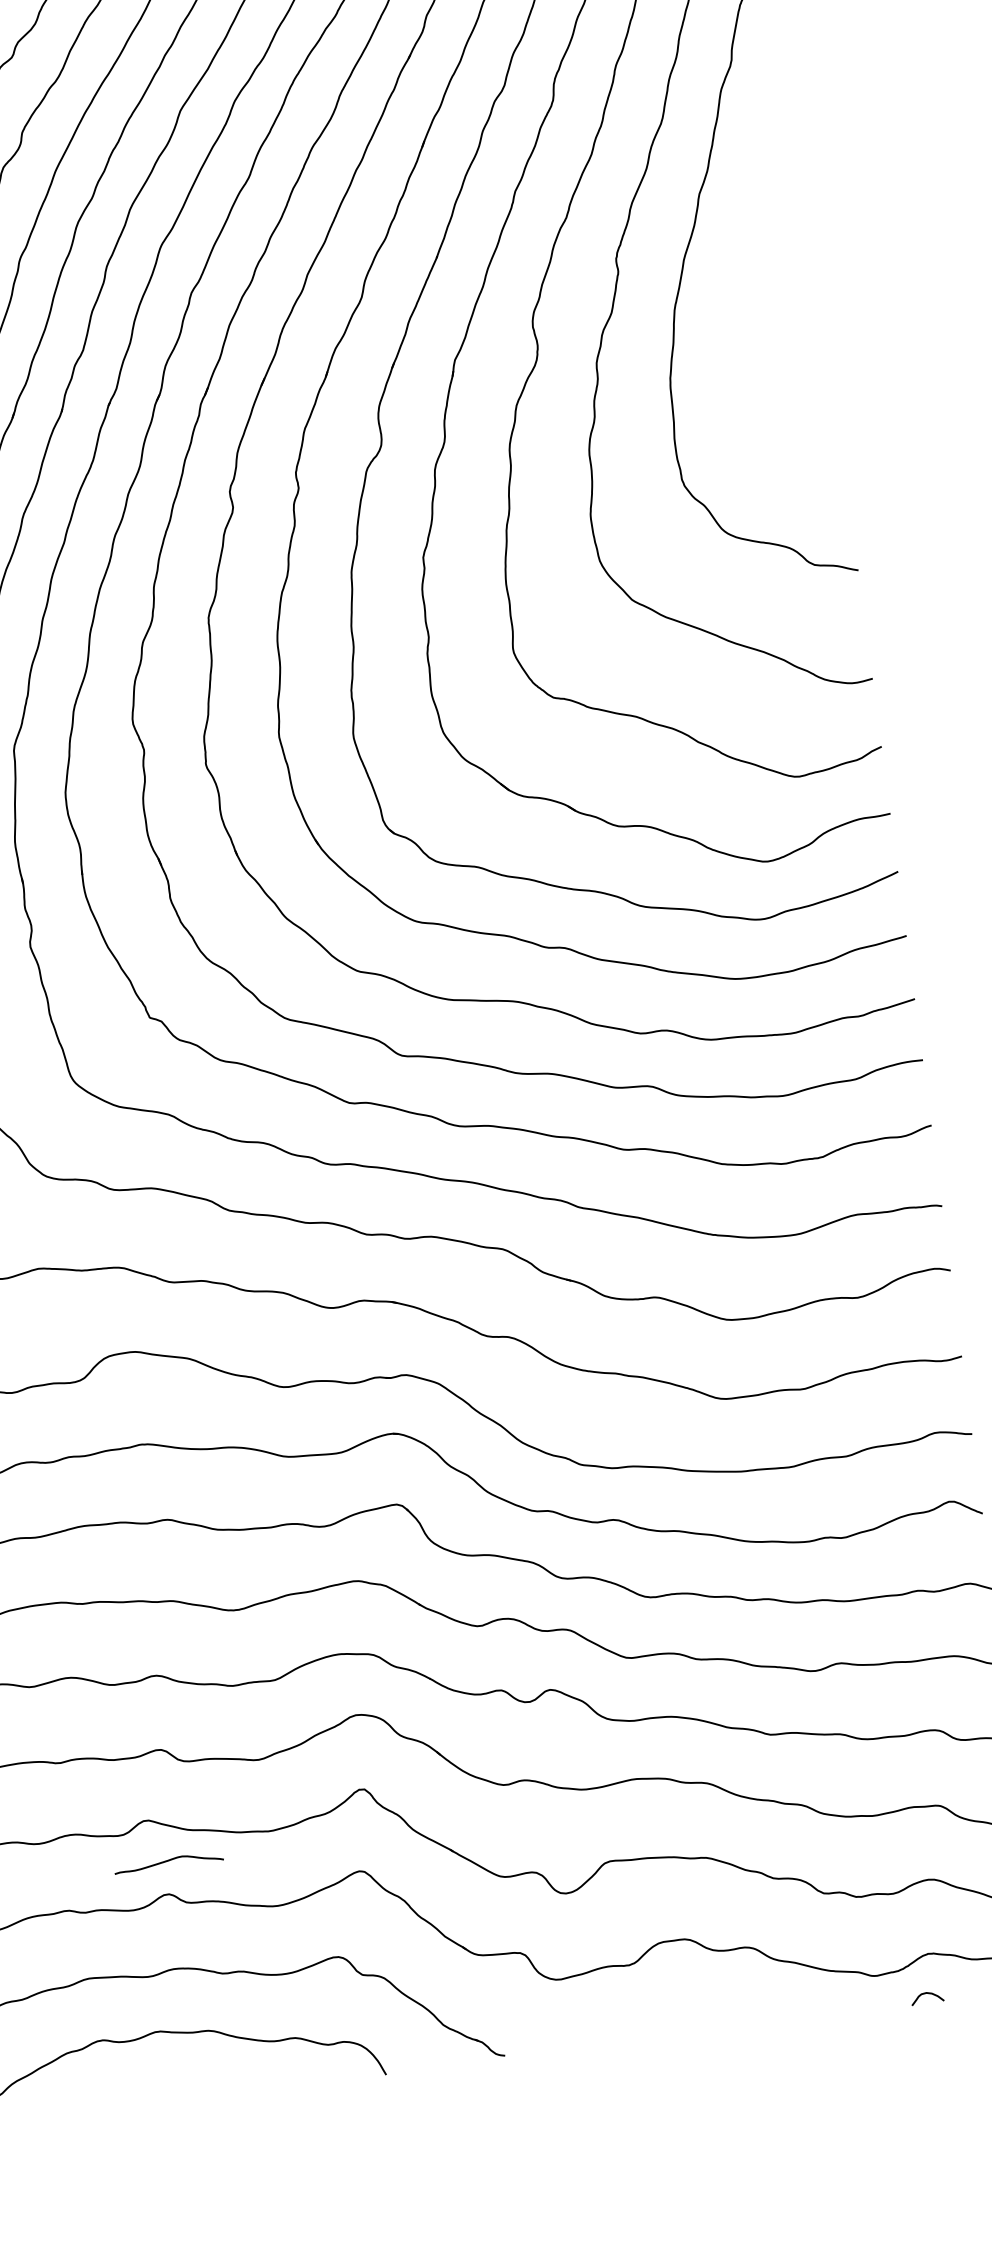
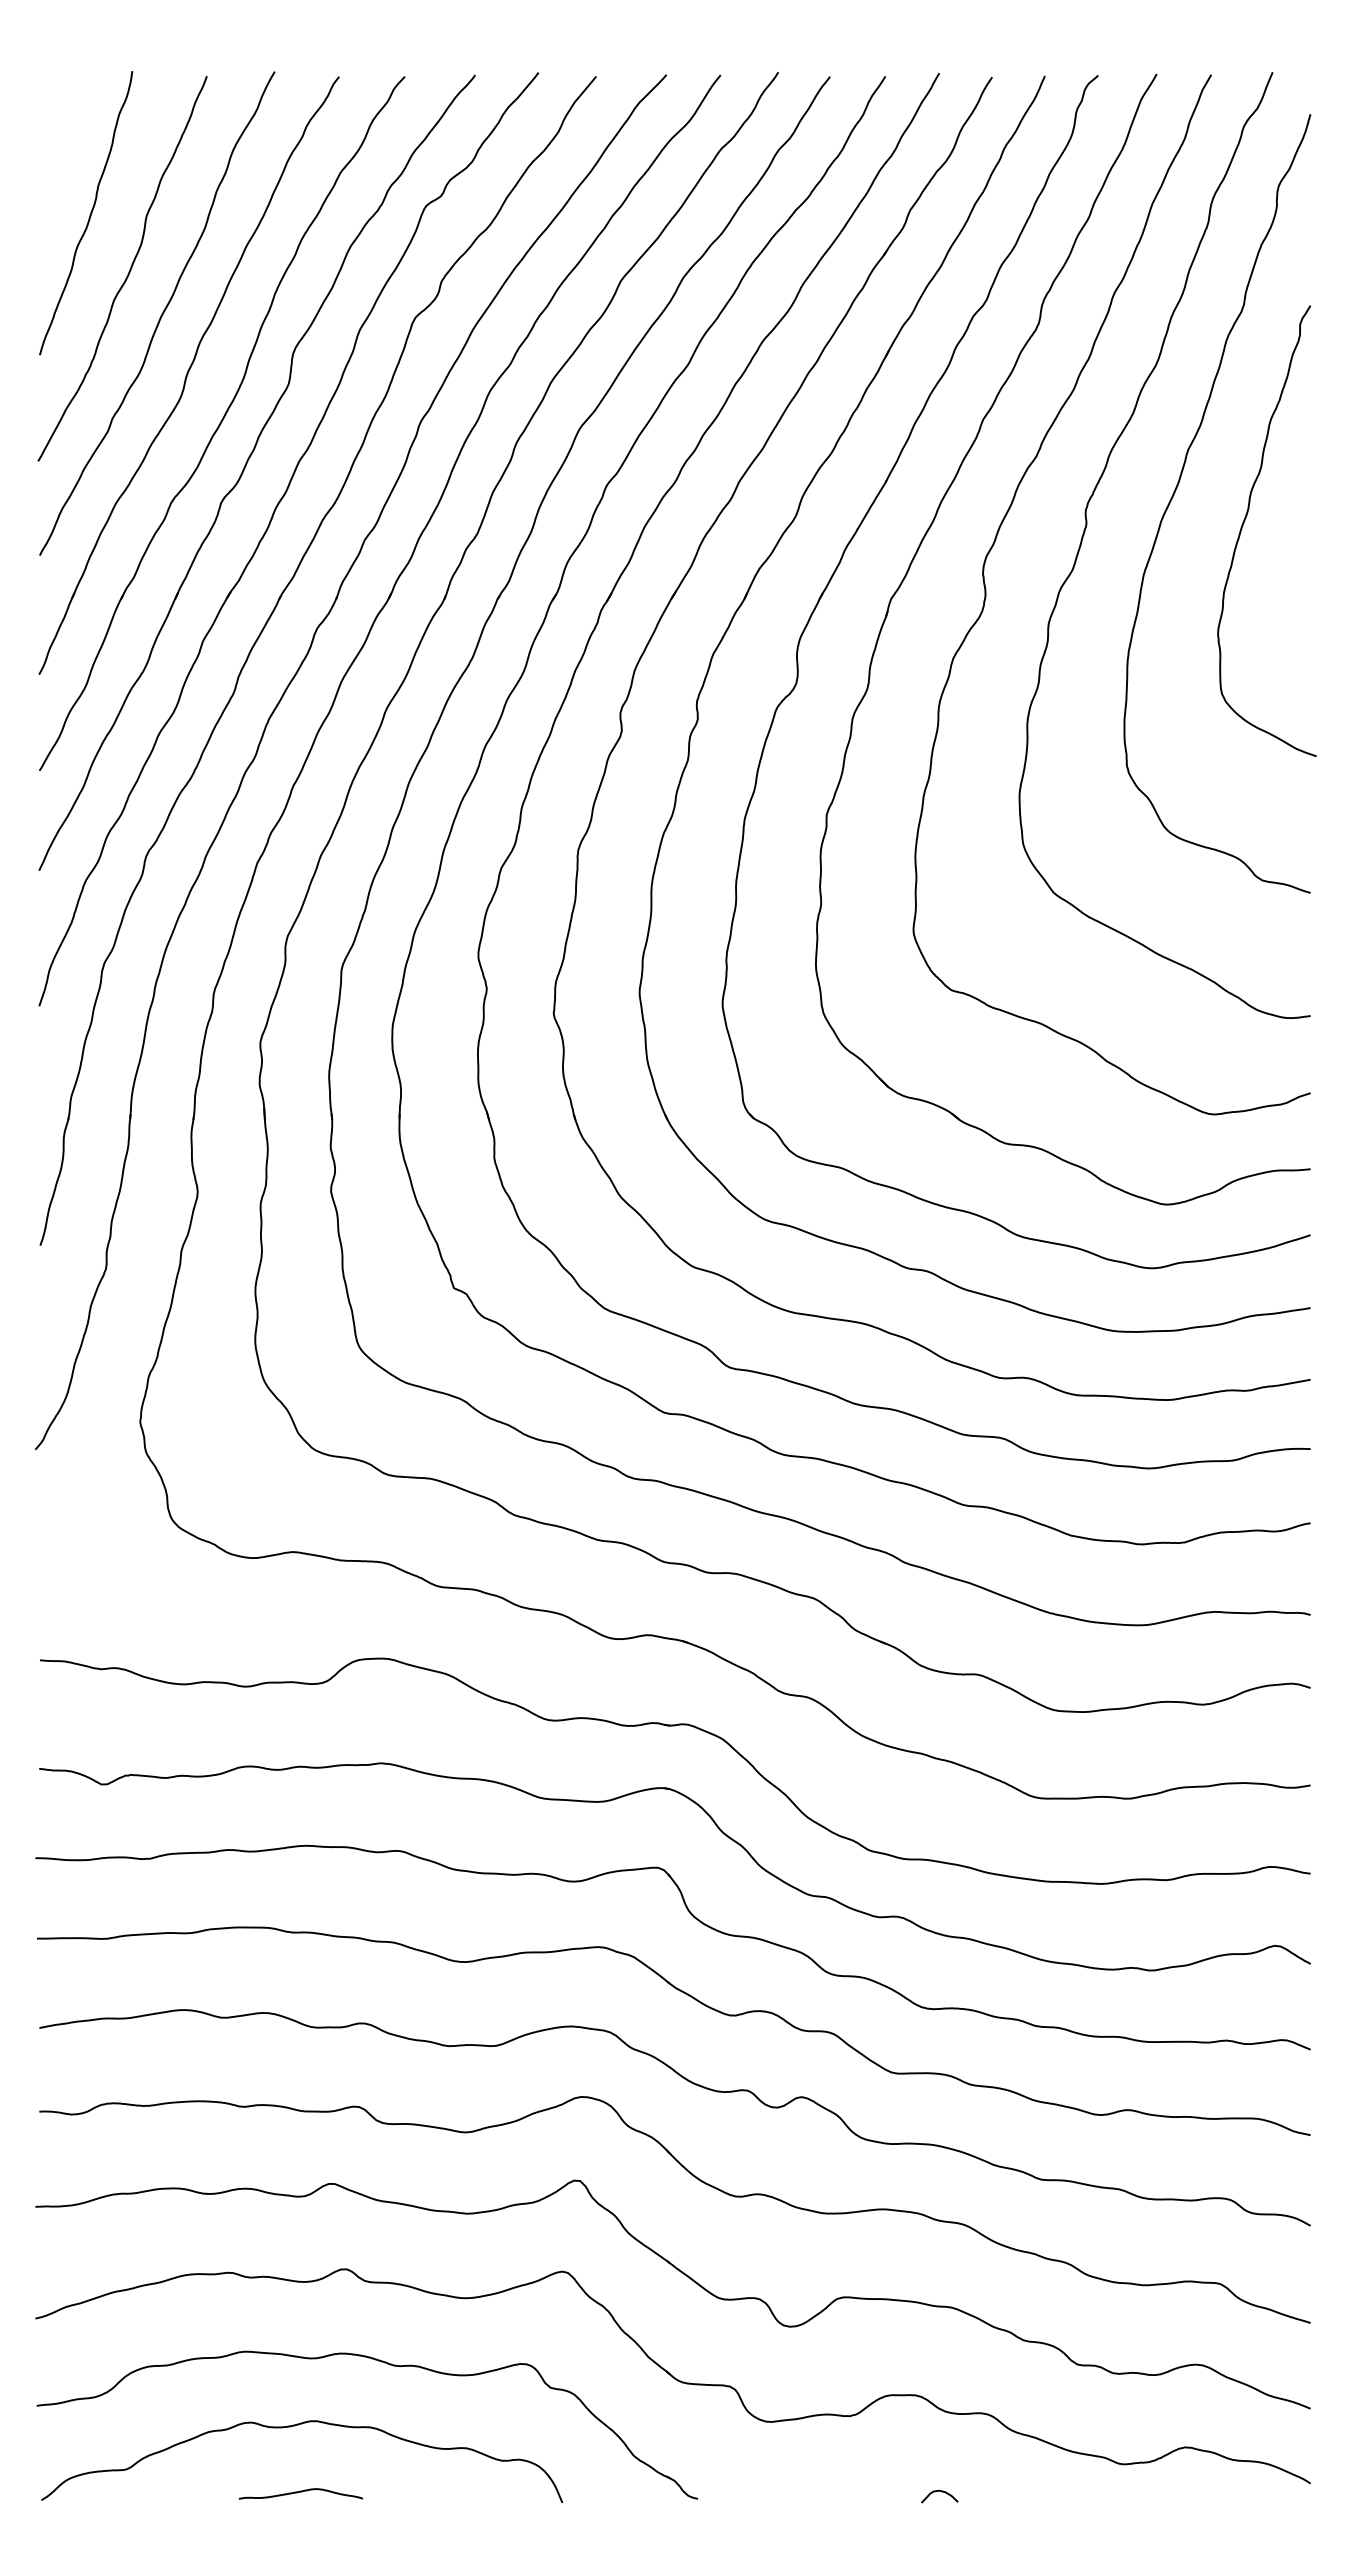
curve: (757, 252) -> (1244, 523), added
curve: (168, 1861) -> (300, 2492), moved
curve: (928, 1994) -> (941, 2492), moved

